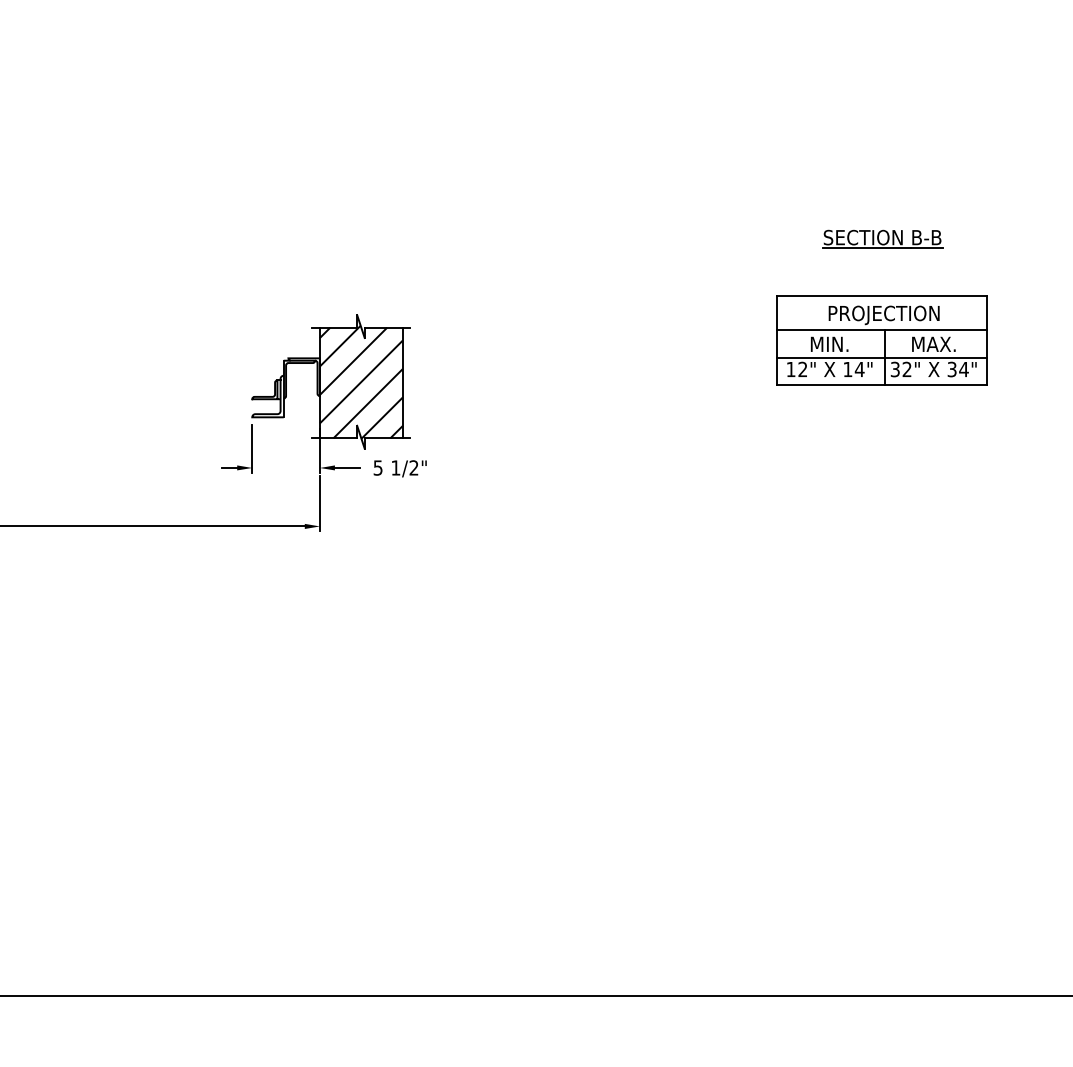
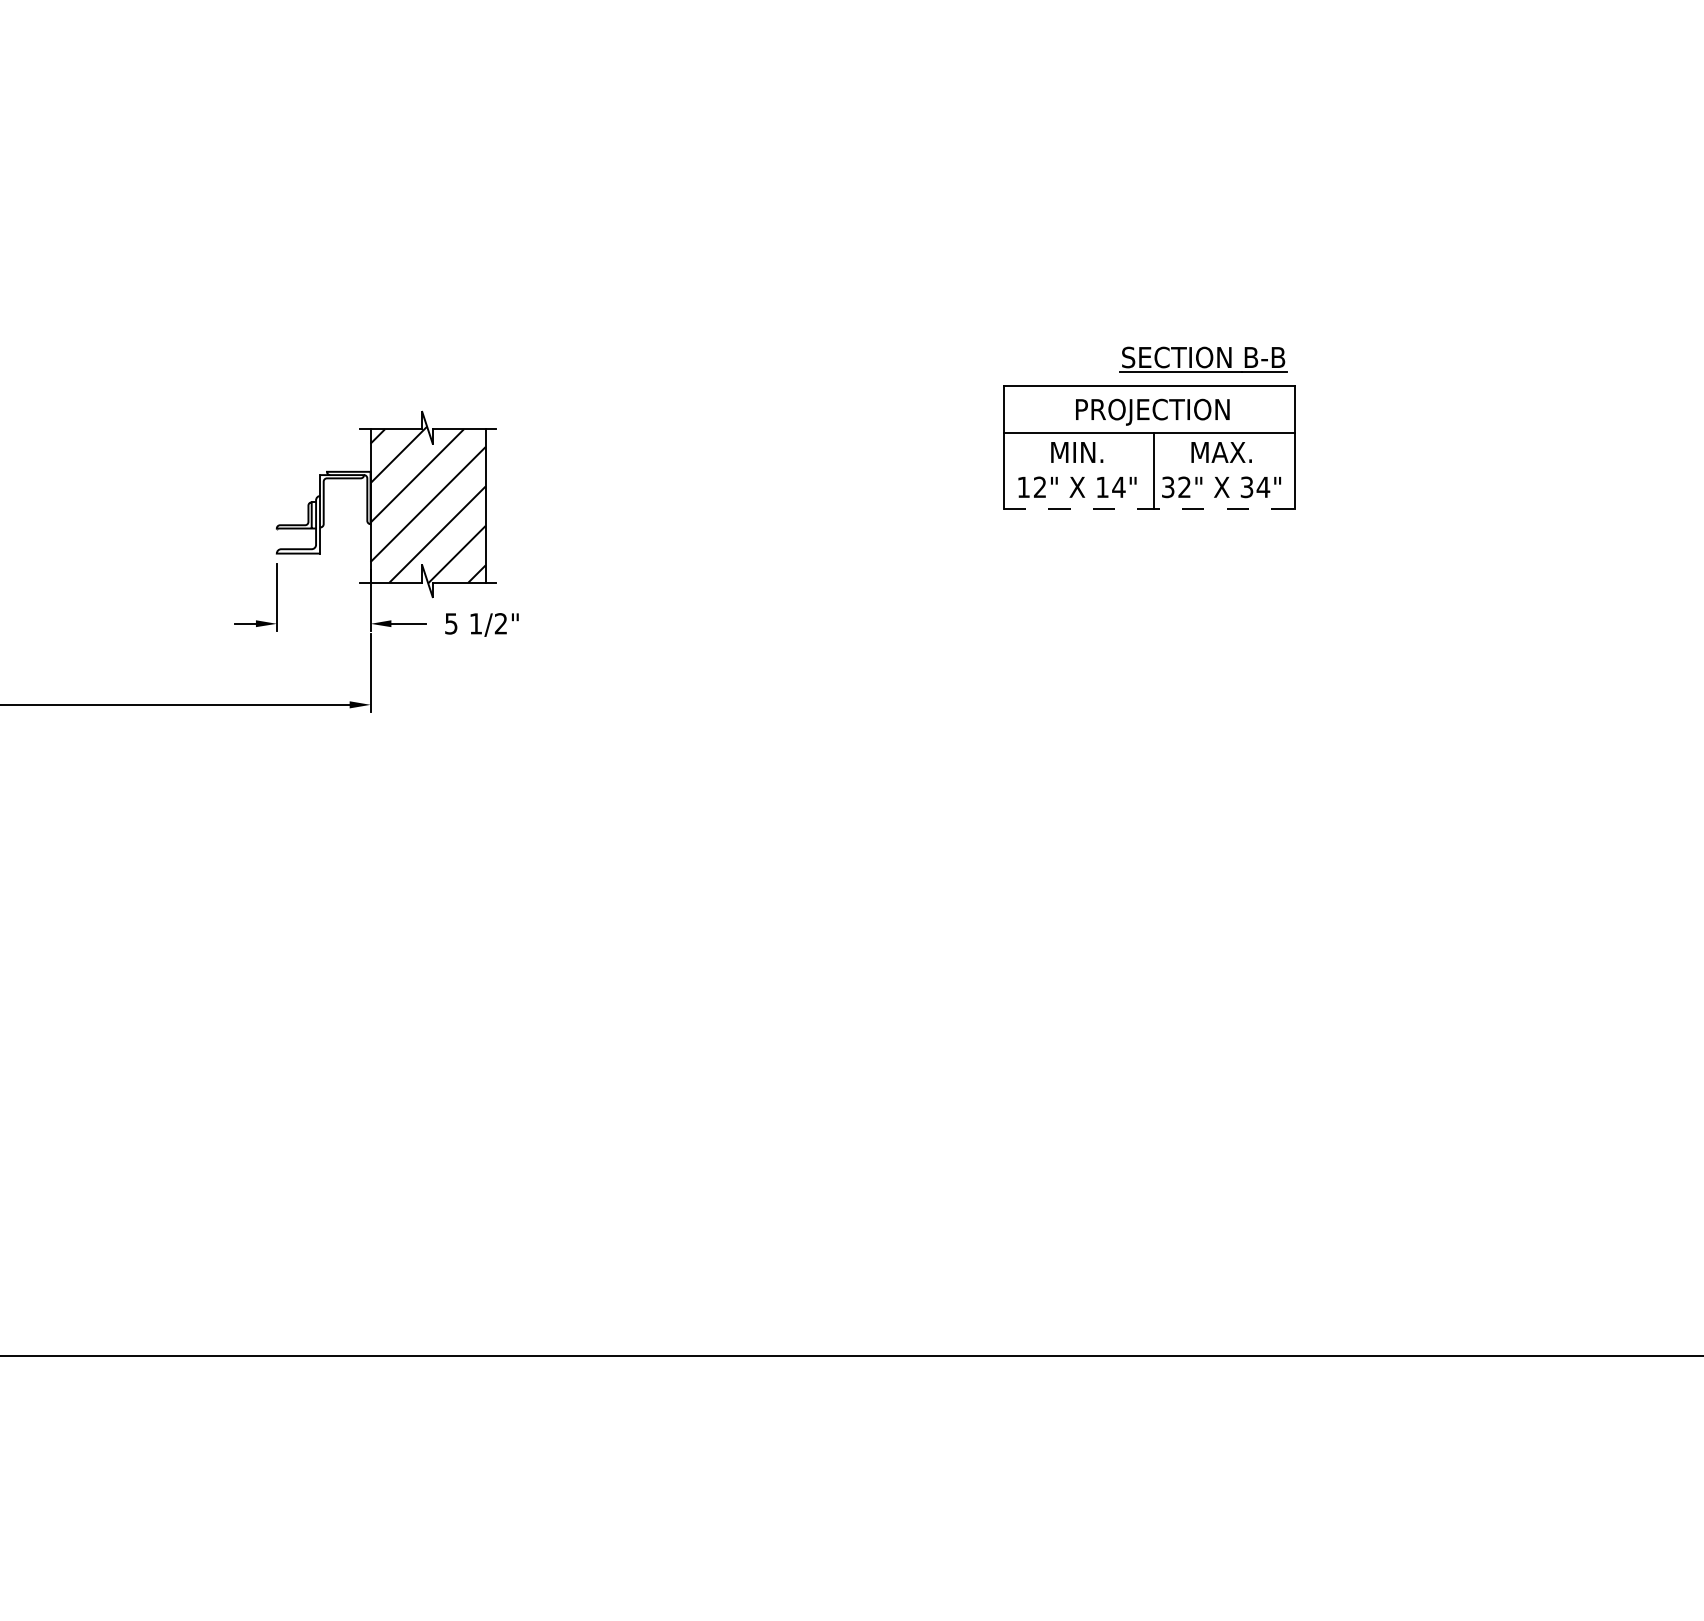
part: (882, 239) -> (1203, 359), moved
line: (881, 358) -> (1149, 471), removed
line: (881, 384) -> (1149, 508), solid -> dashed

